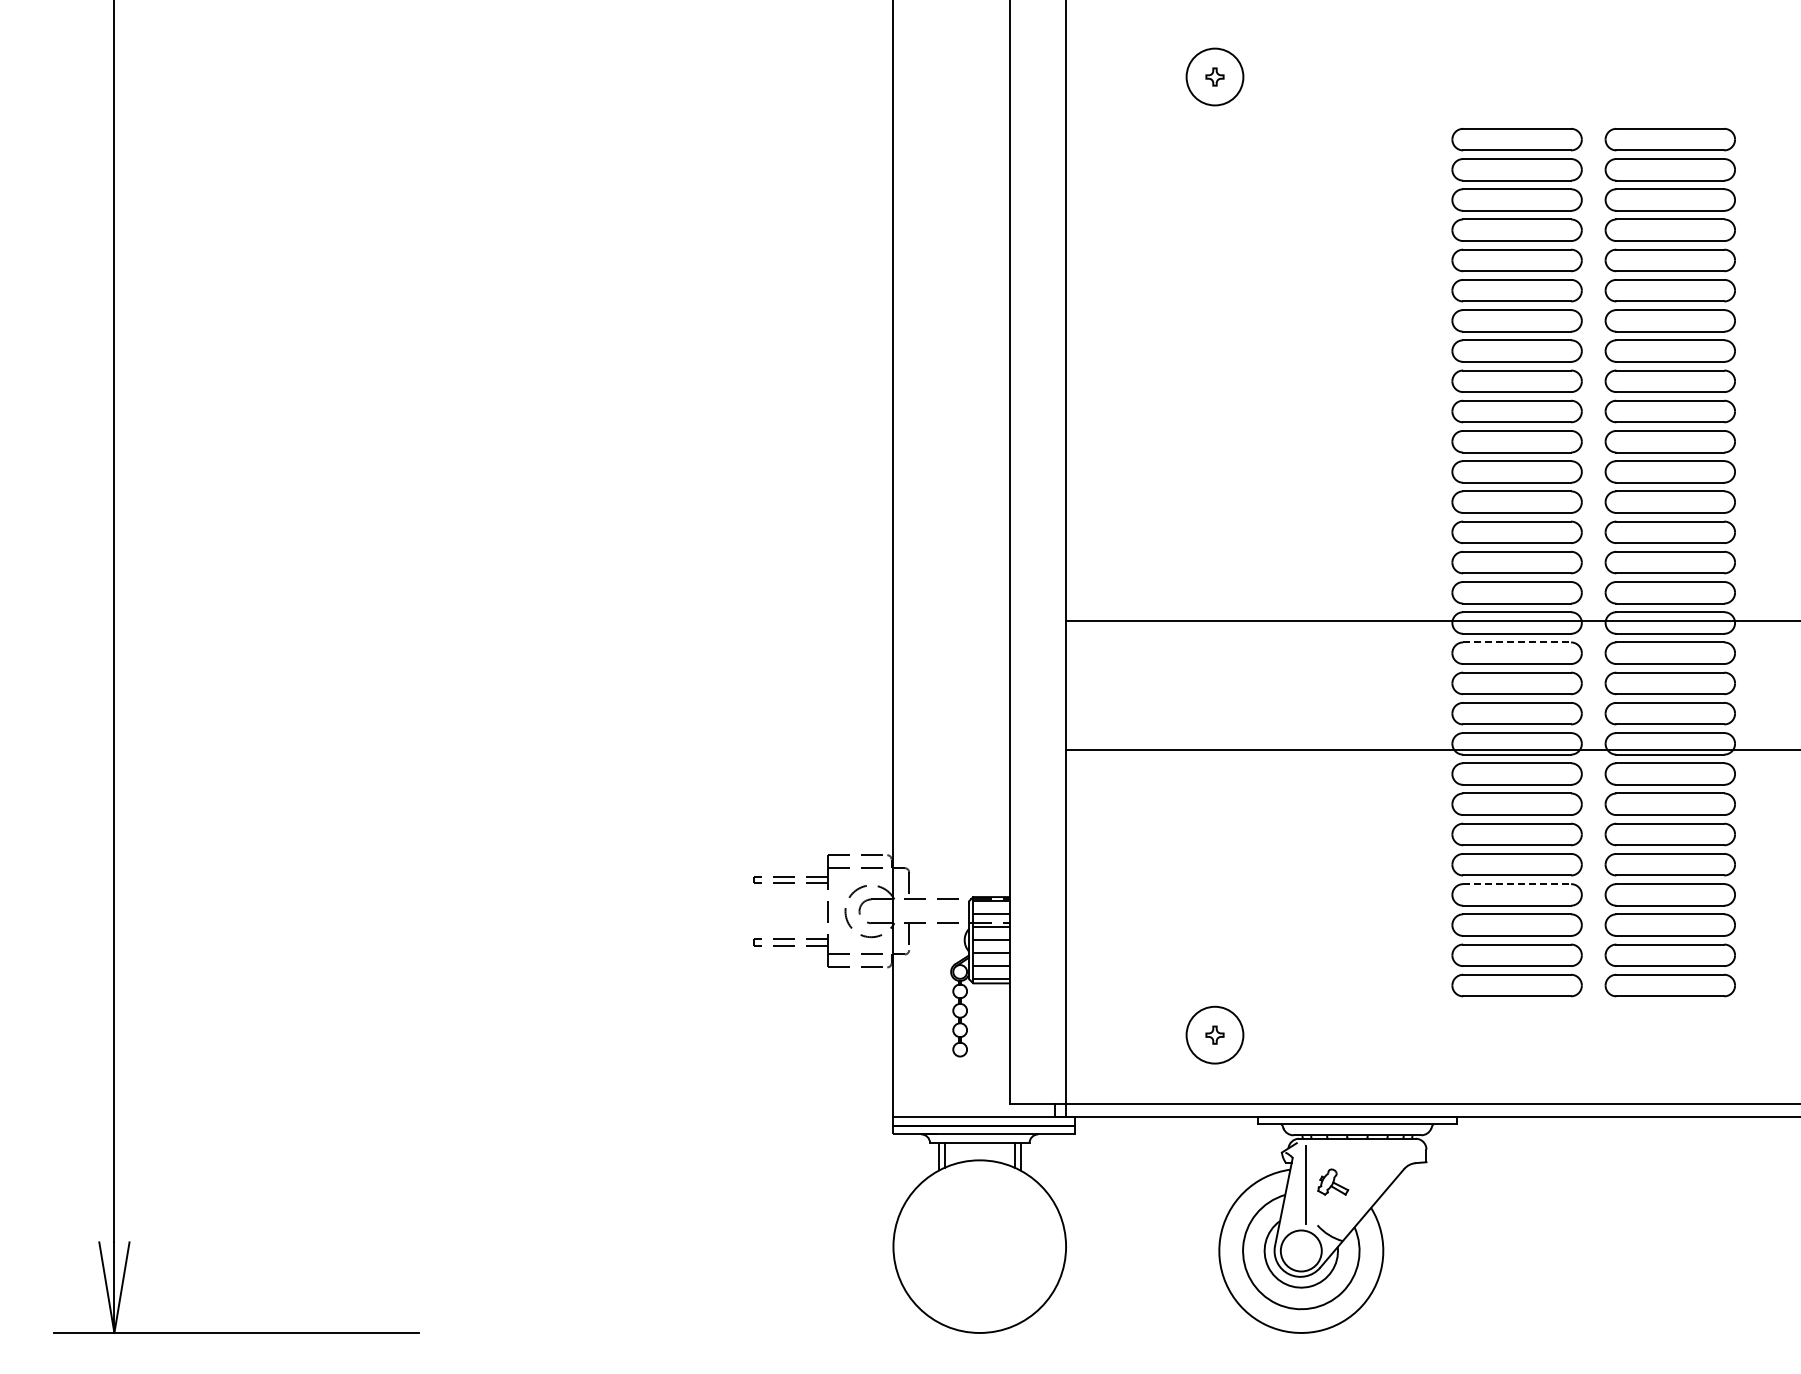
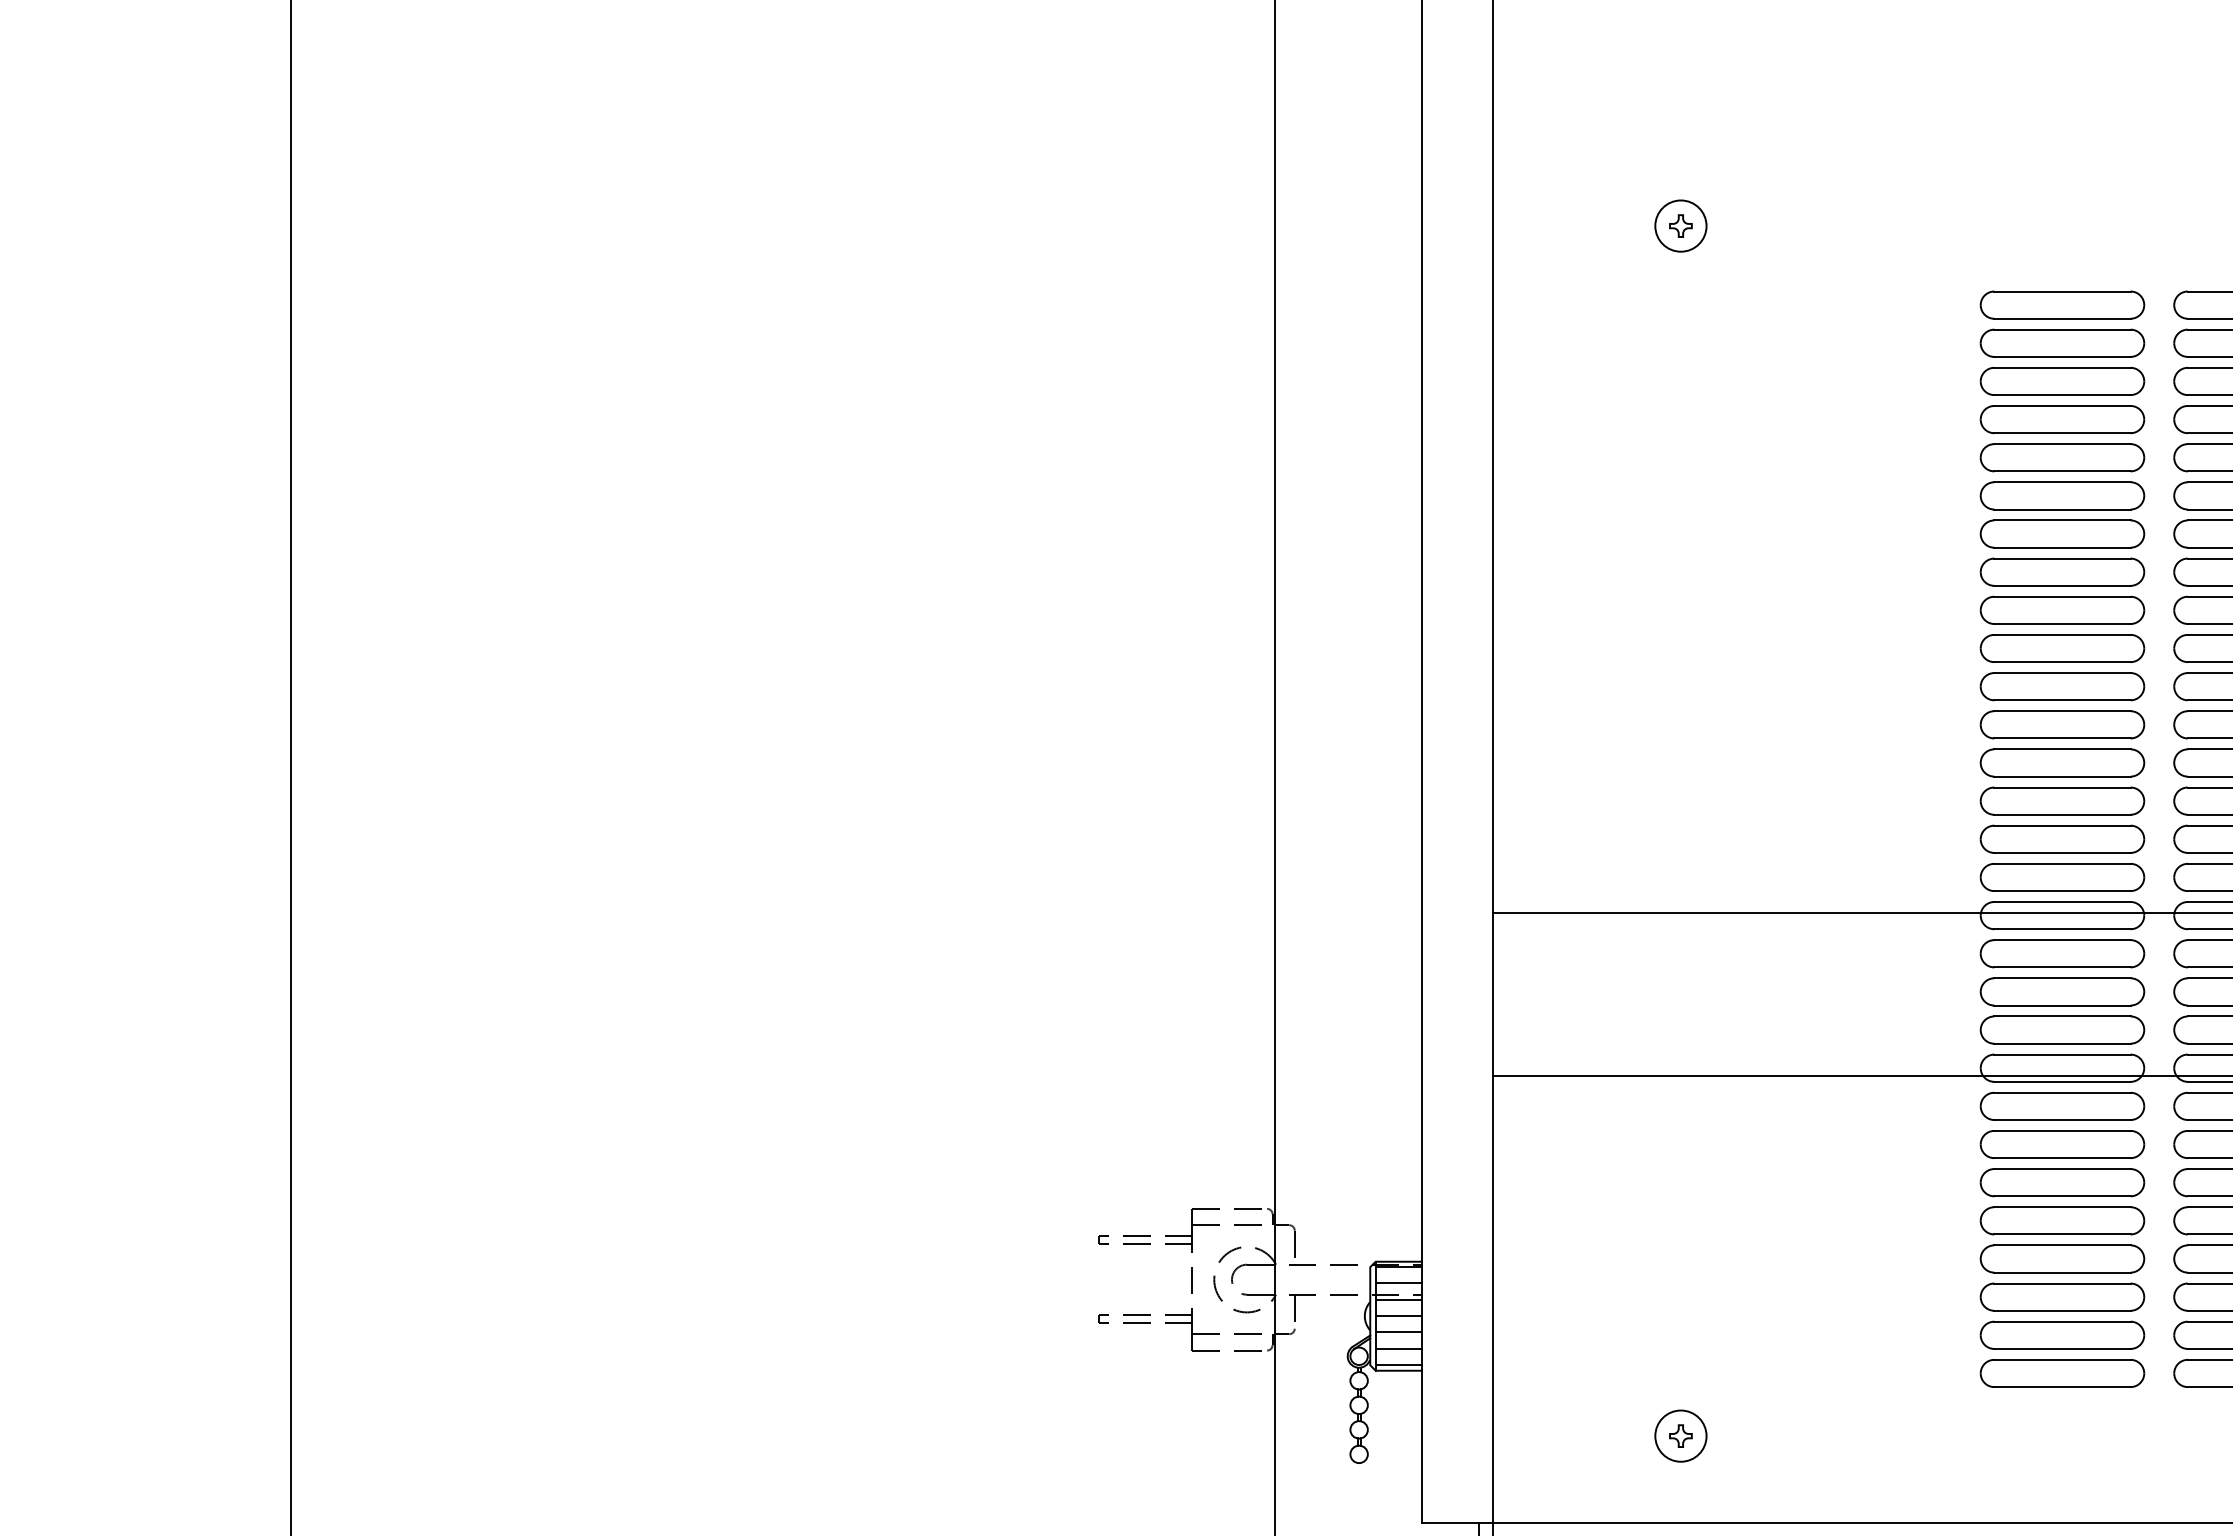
circle: (1214, 76) -> (1680, 225), size x0.71
line: (1517, 642) -> (2062, 940), dashed -> solid
line: (1517, 884) -> (2062, 1245), dashed -> solid
circle: (1214, 1034) -> (1680, 1435), size x0.71

